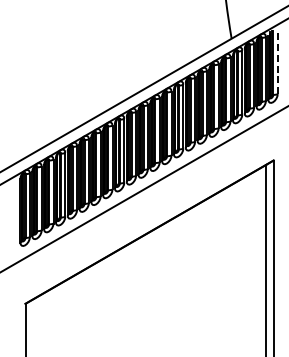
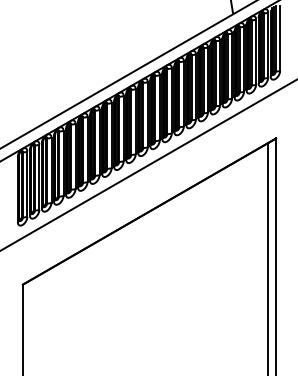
line: (278, 62) -> (280, 38), dashed -> solid

